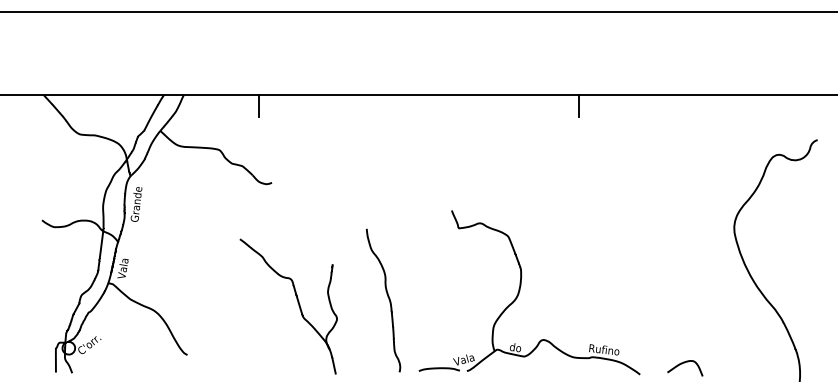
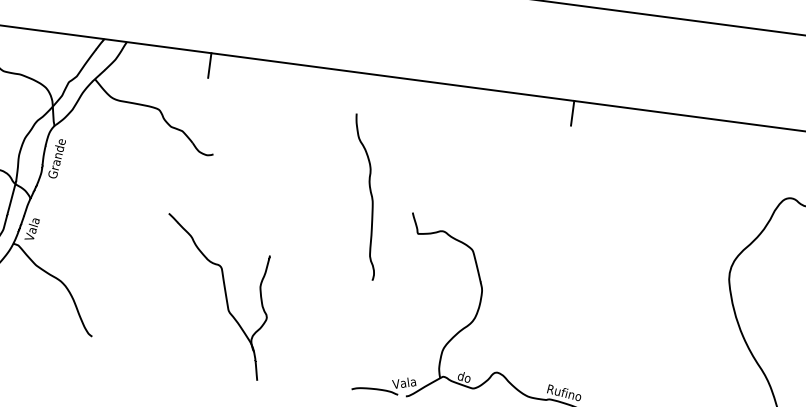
curve: (387, 297) -> (369, 194), moved

